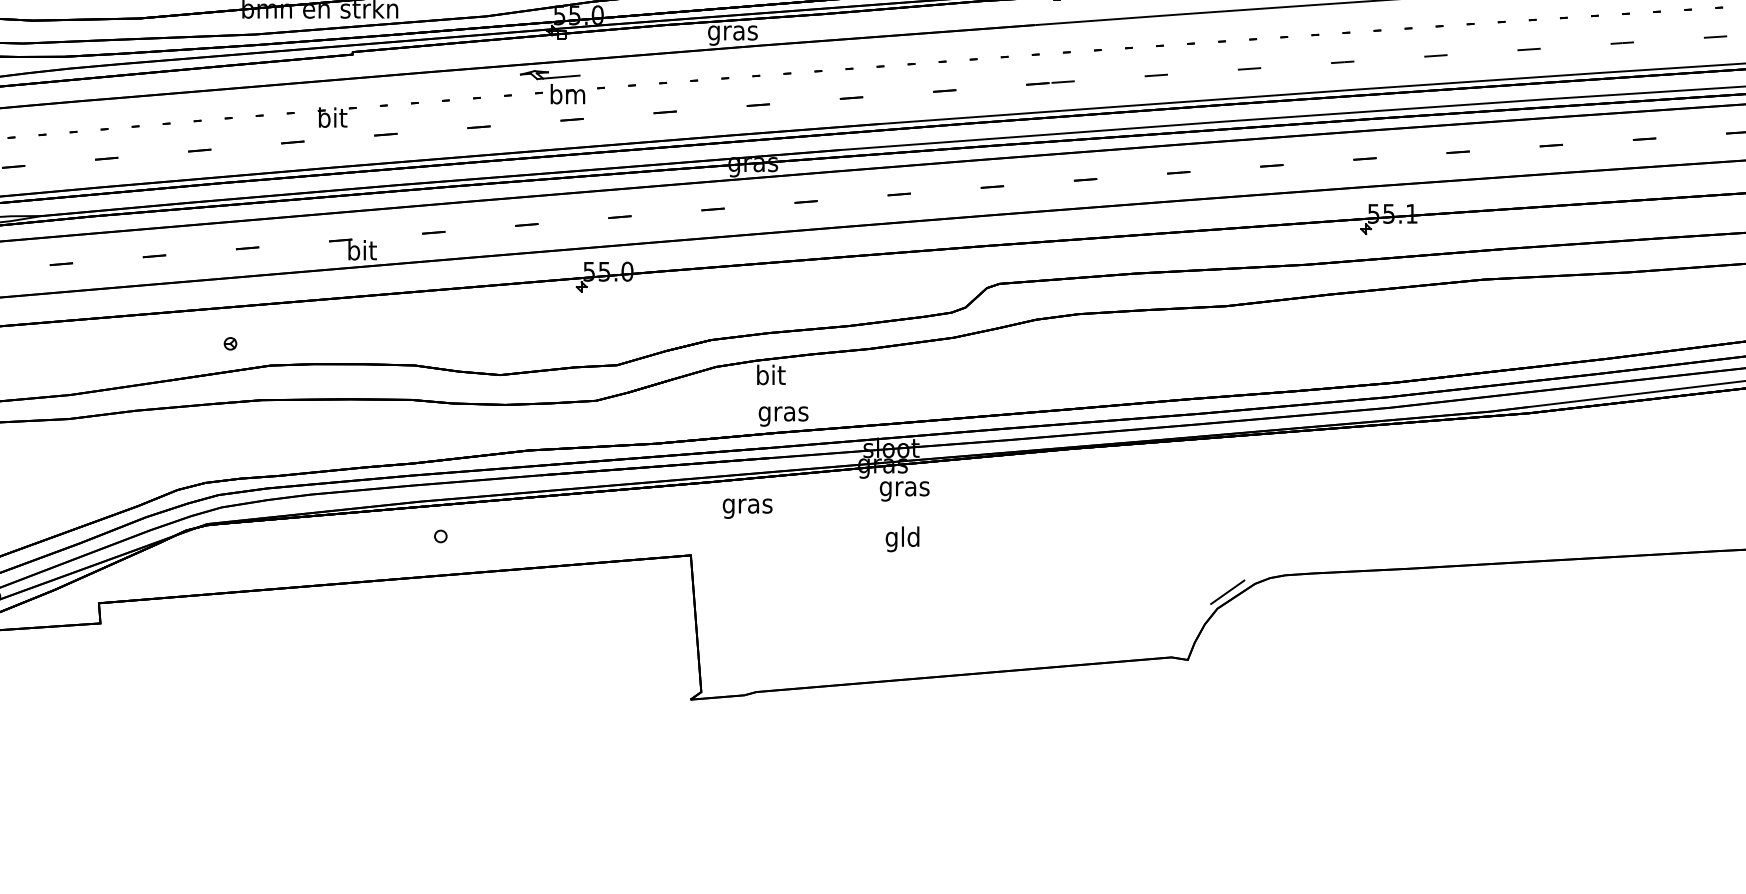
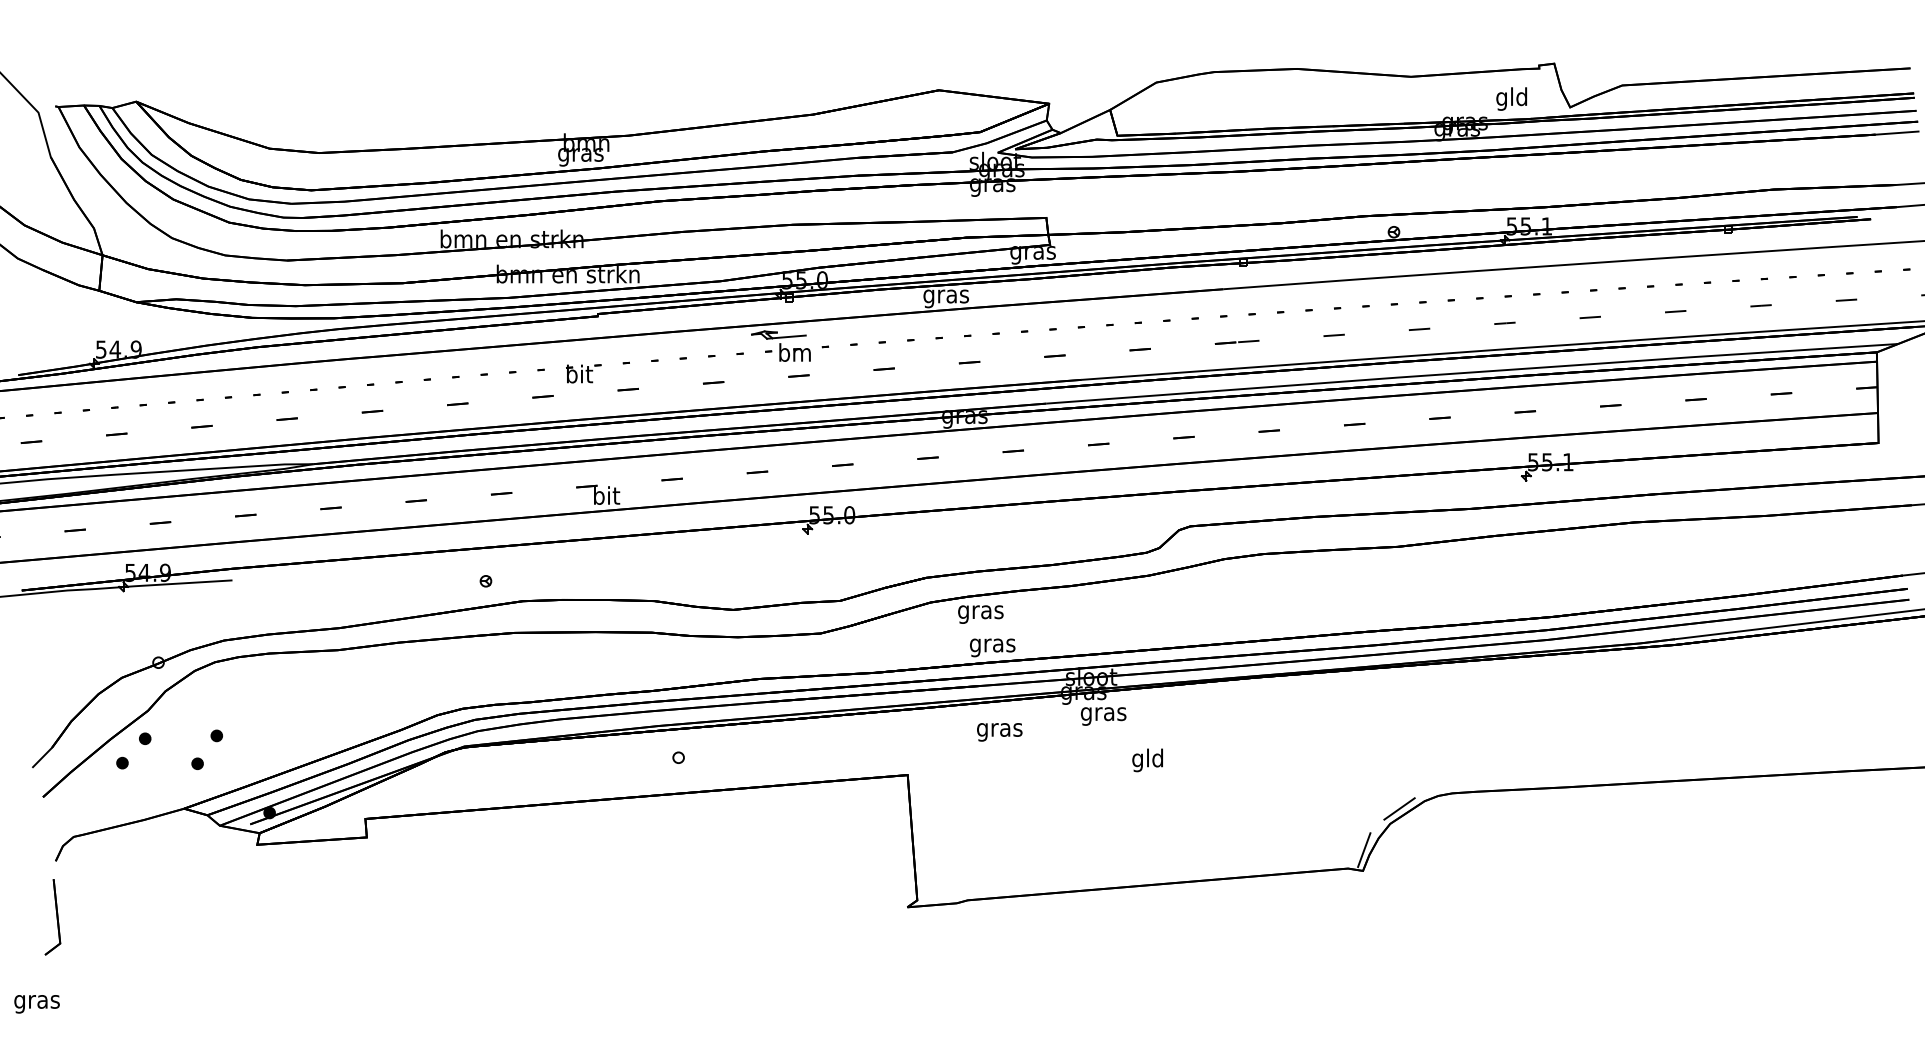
text: (770, 376) -> (980, 611), bit -> gras
text: (747, 508) -> (999, 732), moved
text: (902, 539) -> (1147, 760), moved
line: (1189, 636) -> (1364, 849), added

